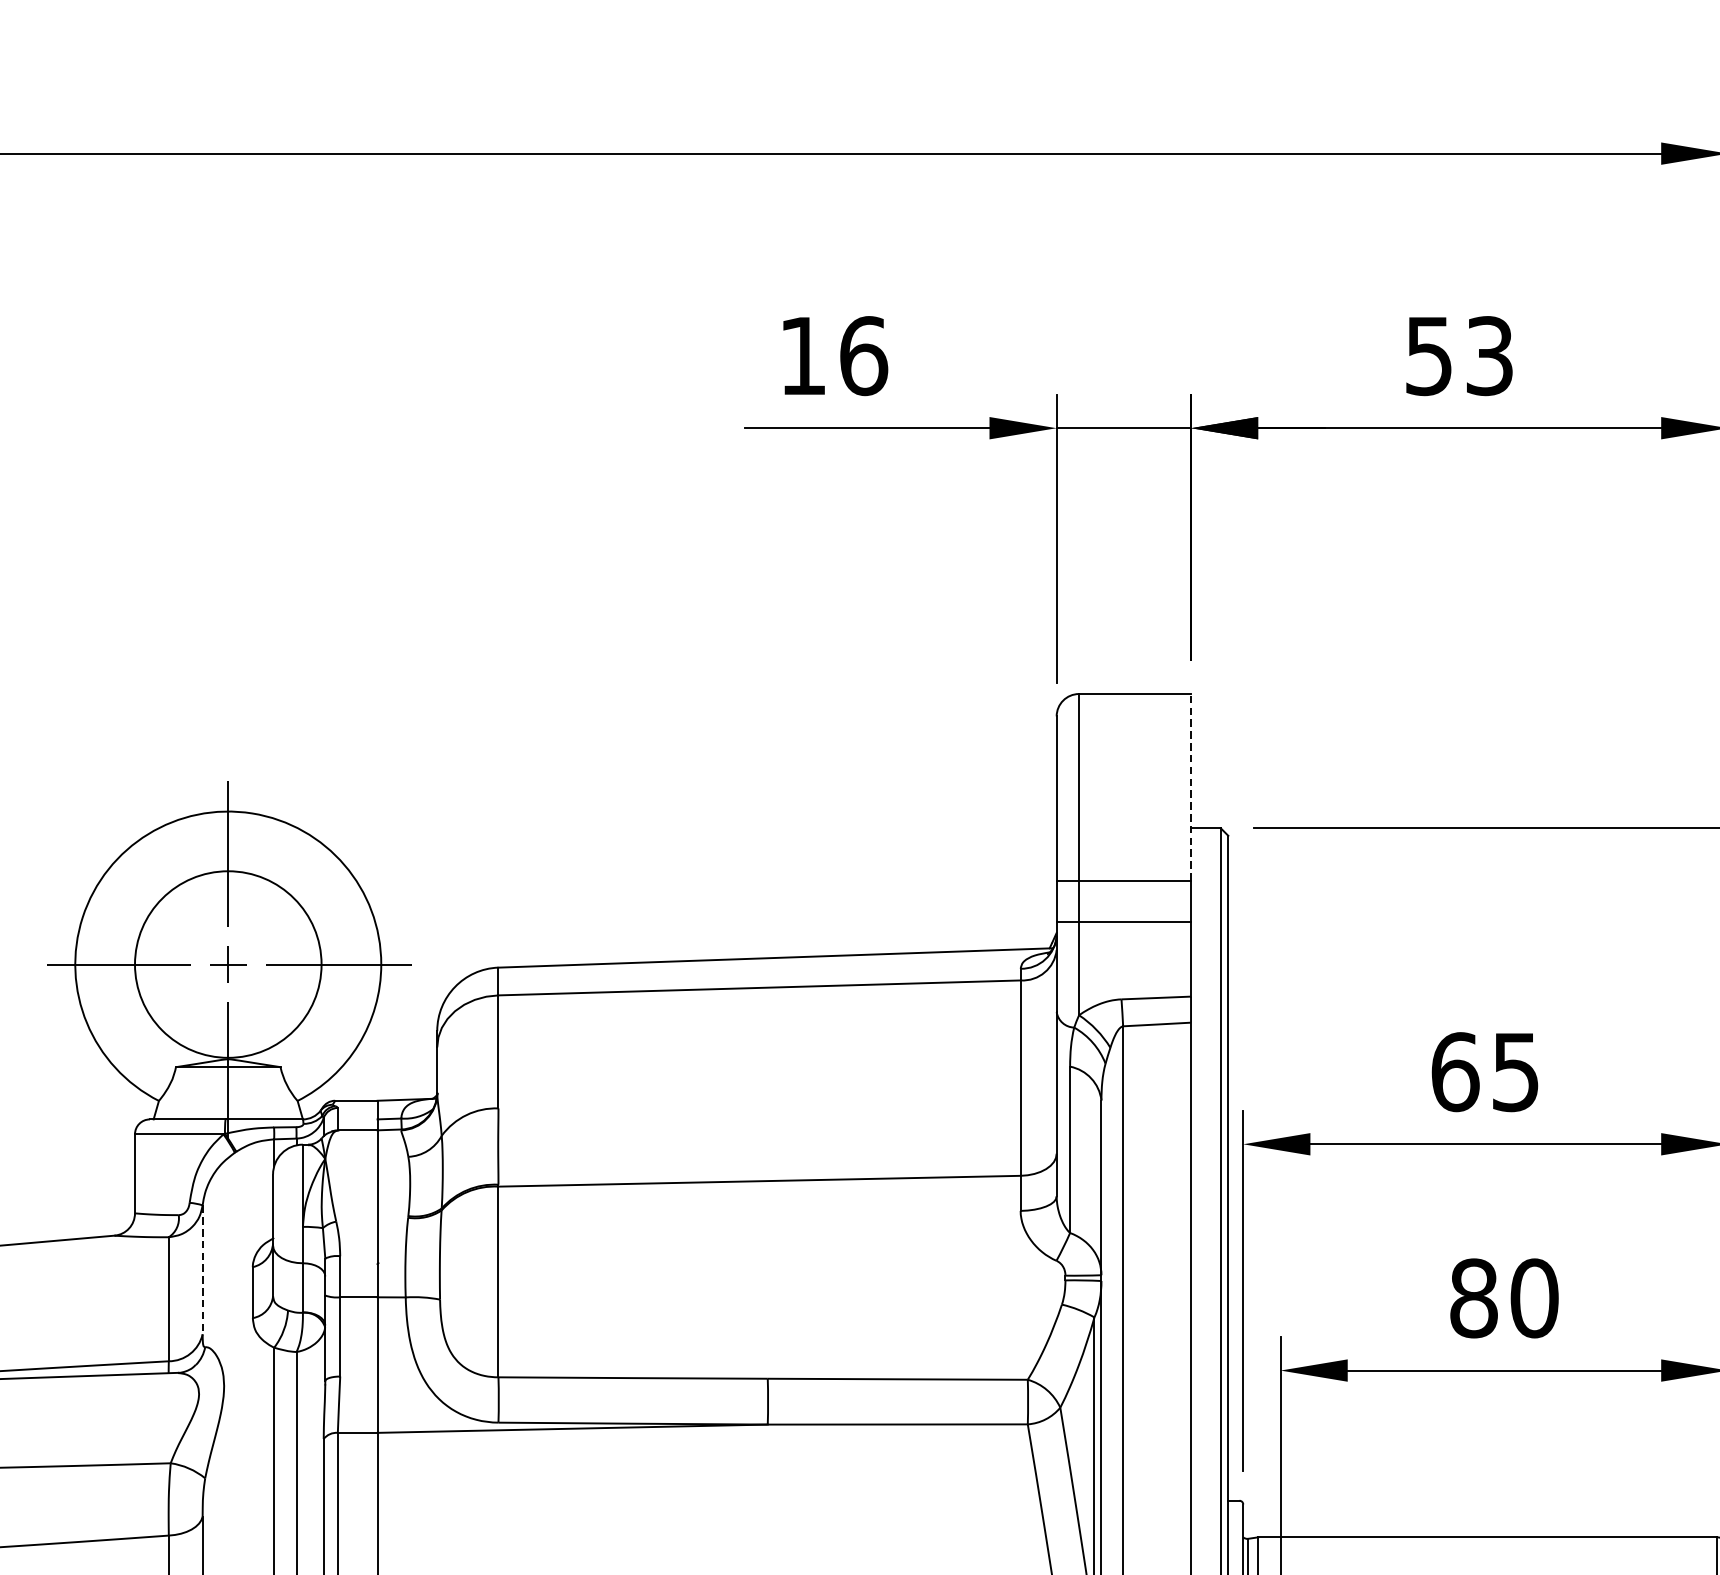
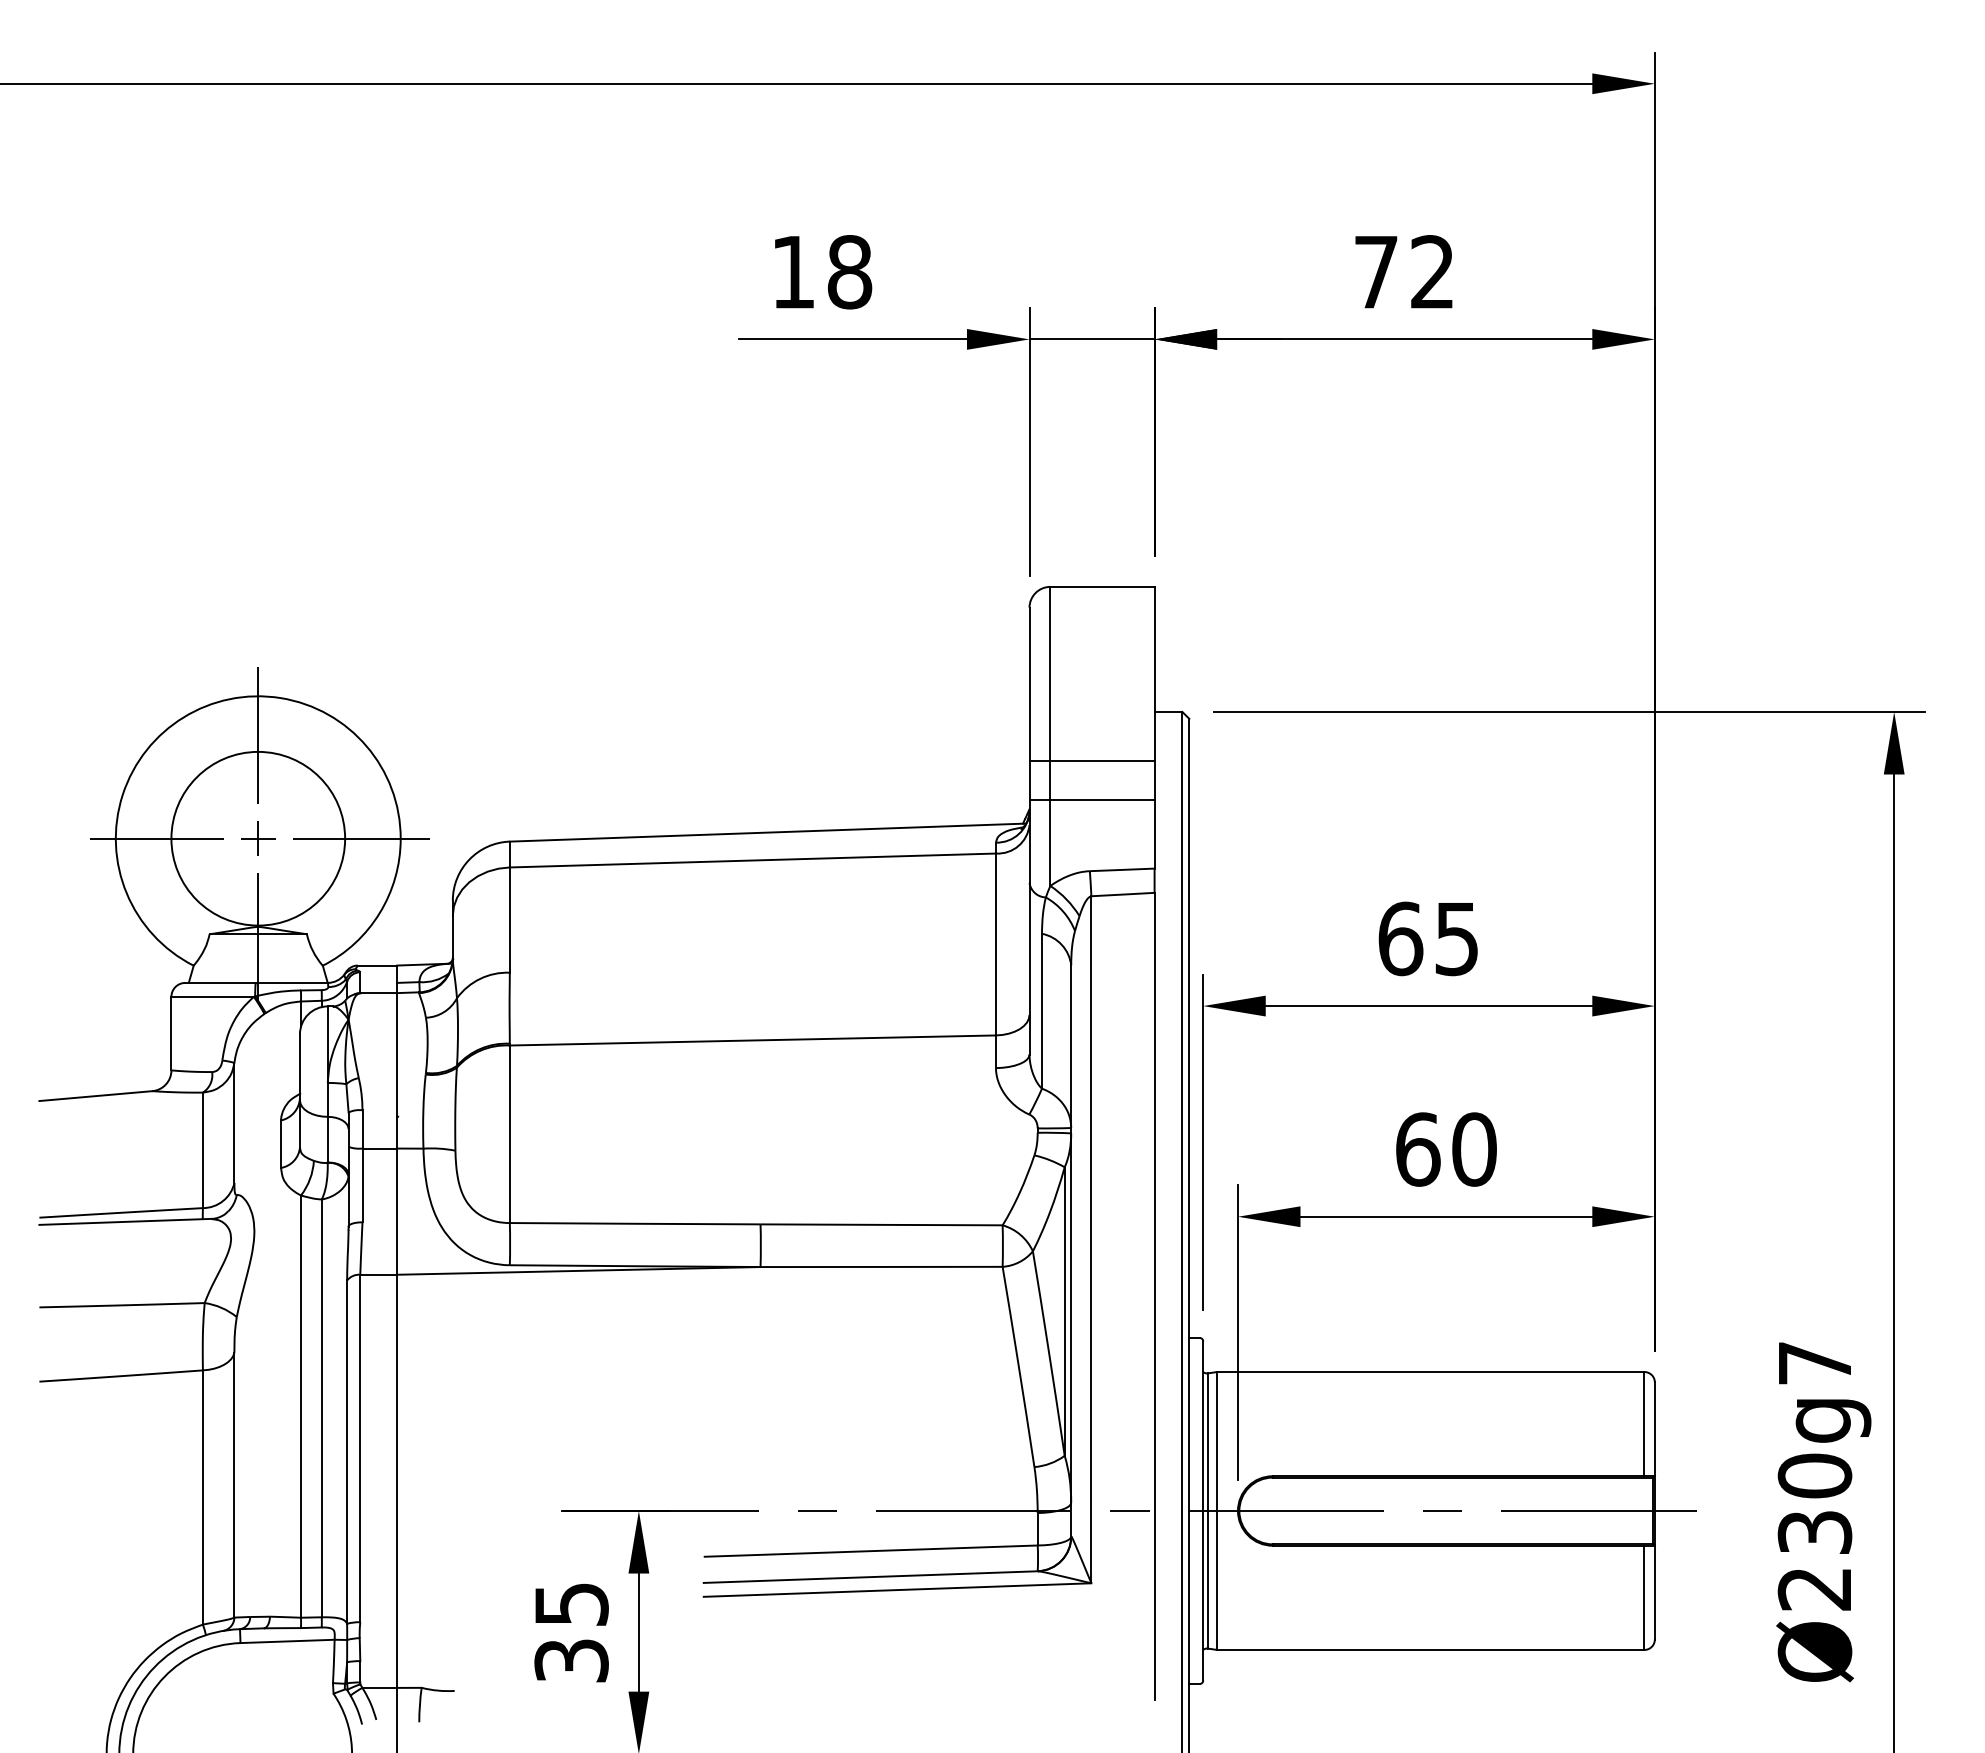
text: (863, 356) -> (849, 272), 16 -> 18
text: (1459, 356) -> (1404, 272), 53 -> 72
line: (1190, 787) -> (1154, 673), dashed -> solid
line: (202, 1270) -> (234, 1123), dashed -> solid
text: (1474, 1298) -> (1418, 1149), 80 -> 60

